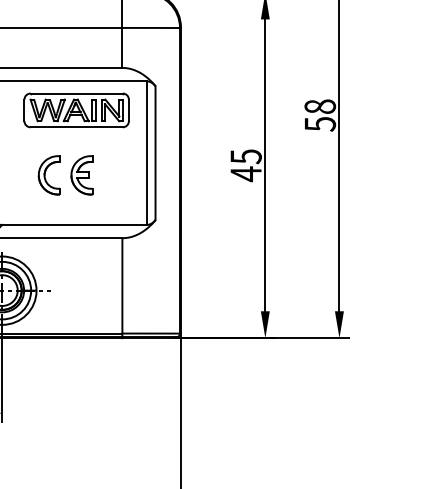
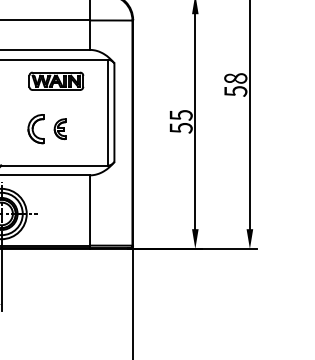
part: (76, 110) -> (56, 81), size x0.7
text: (245, 173) -> (180, 127), 45 -> 55
part: (80, 175) -> (59, 129), size x0.7

